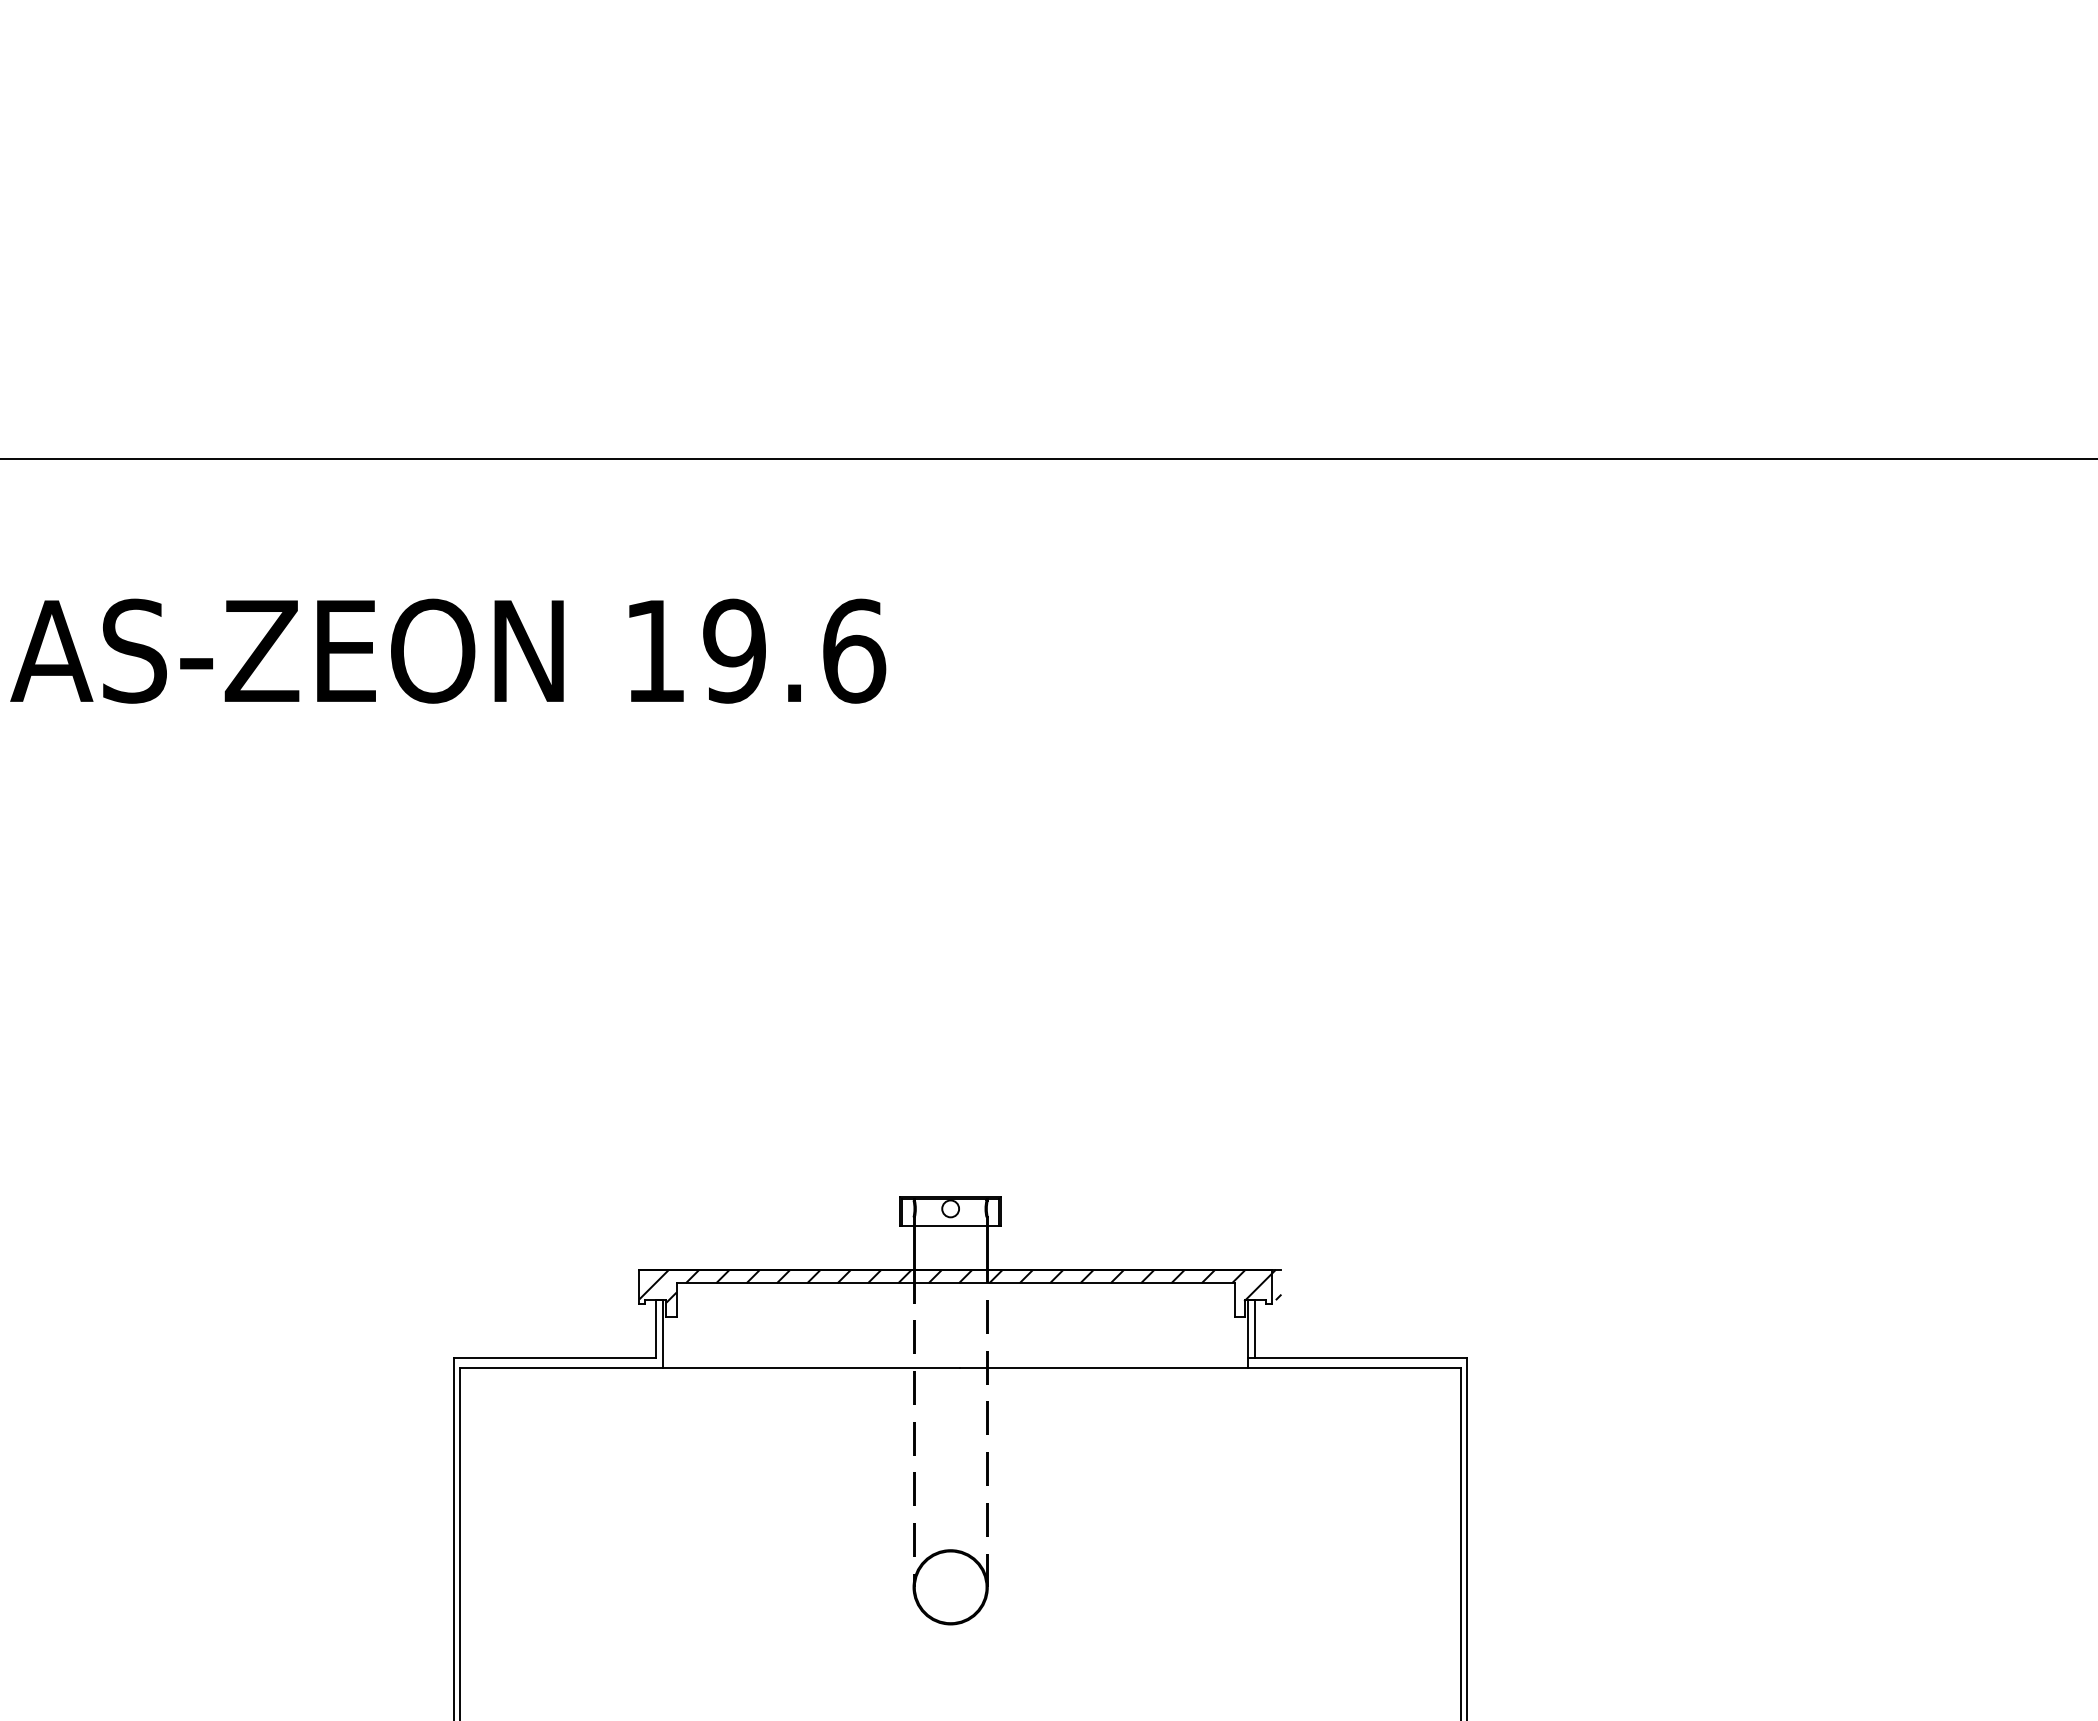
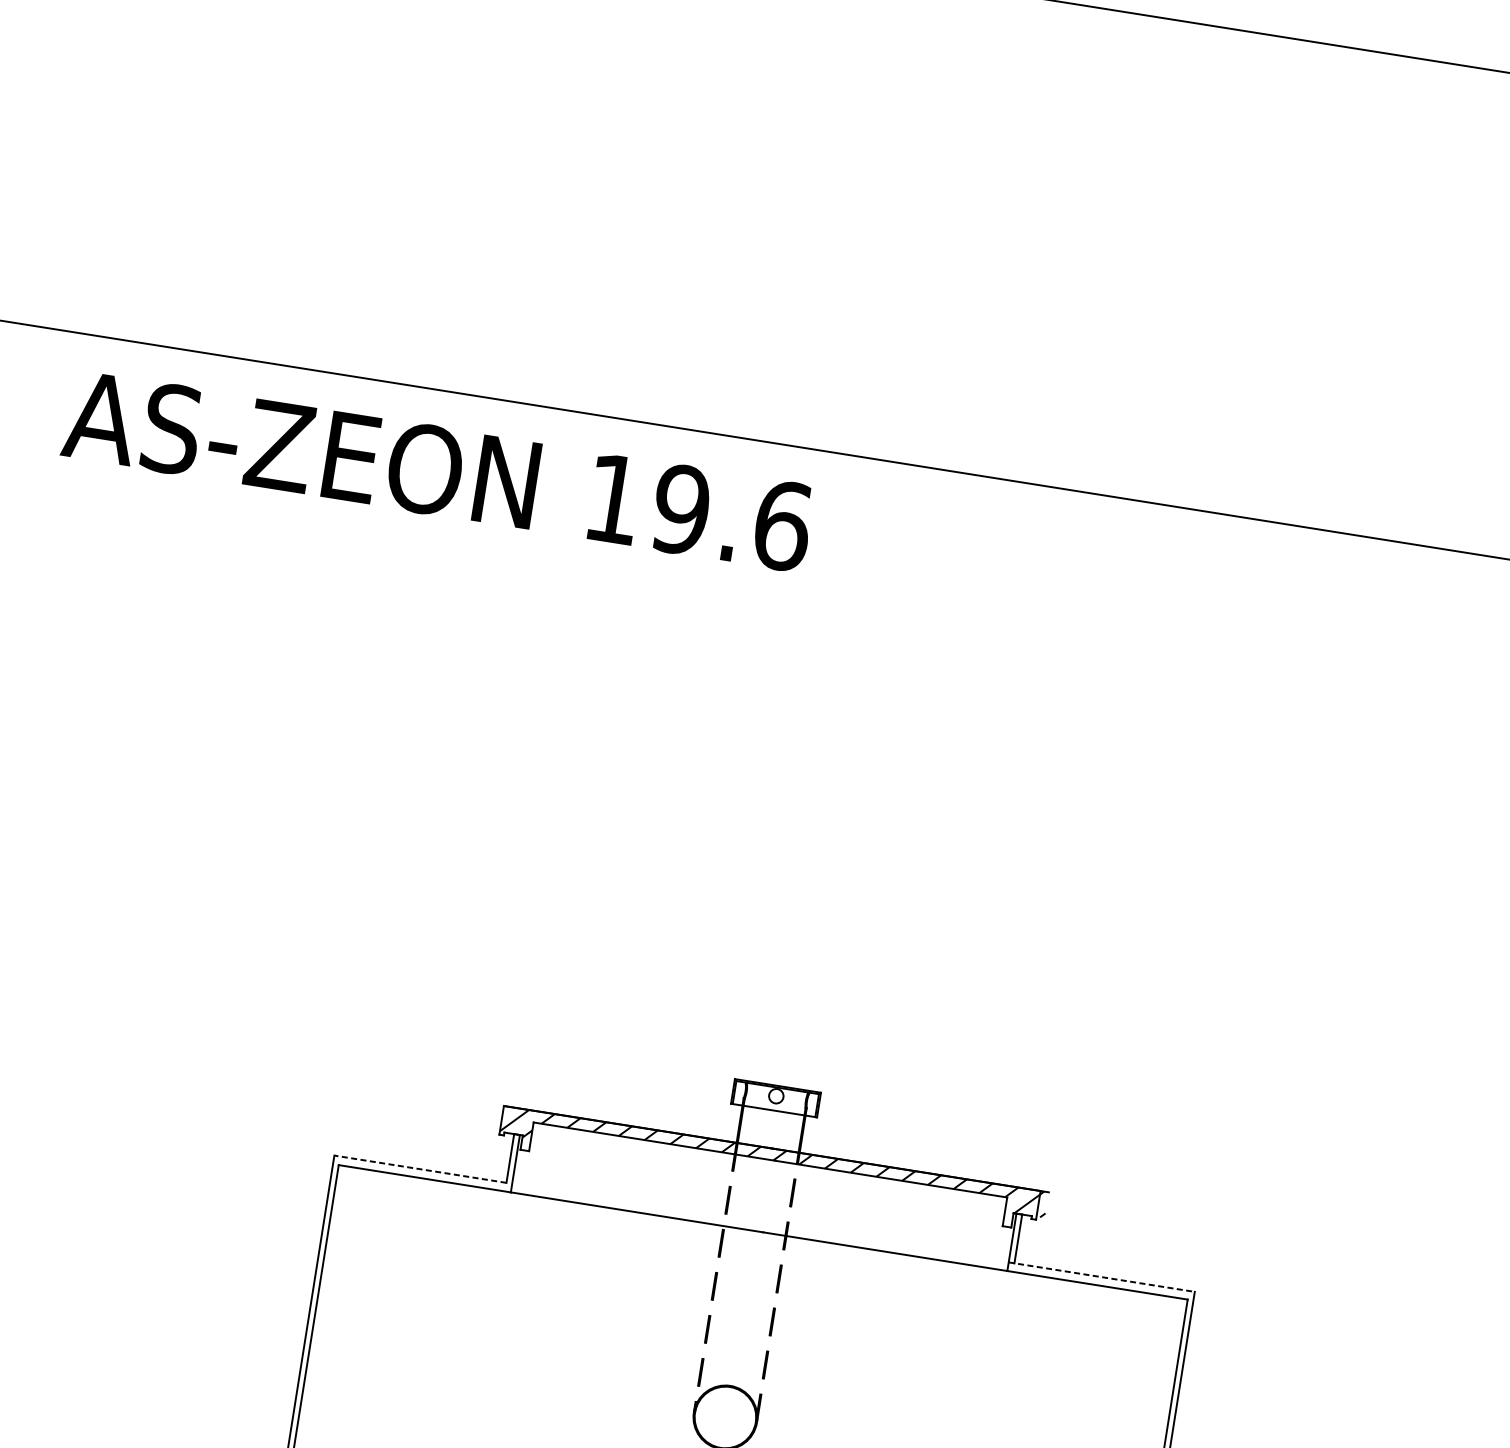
text: (448, 650) -> (438, 470), moved
line: (554, 1357) -> (420, 1169), solid -> dashed
line: (1357, 1357) -> (1101, 1277), solid -> dashed

